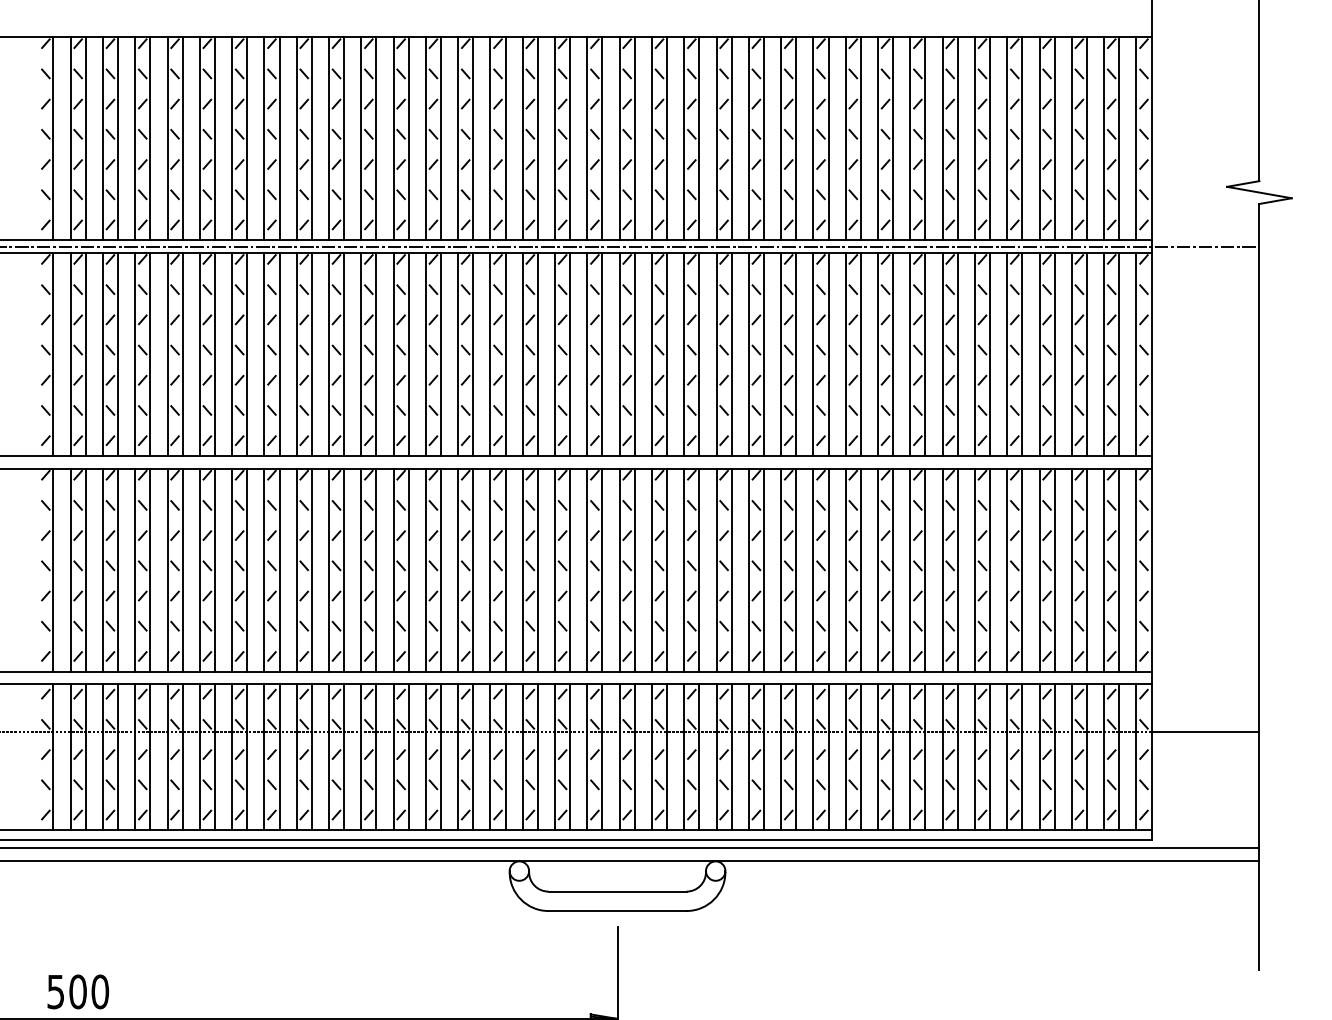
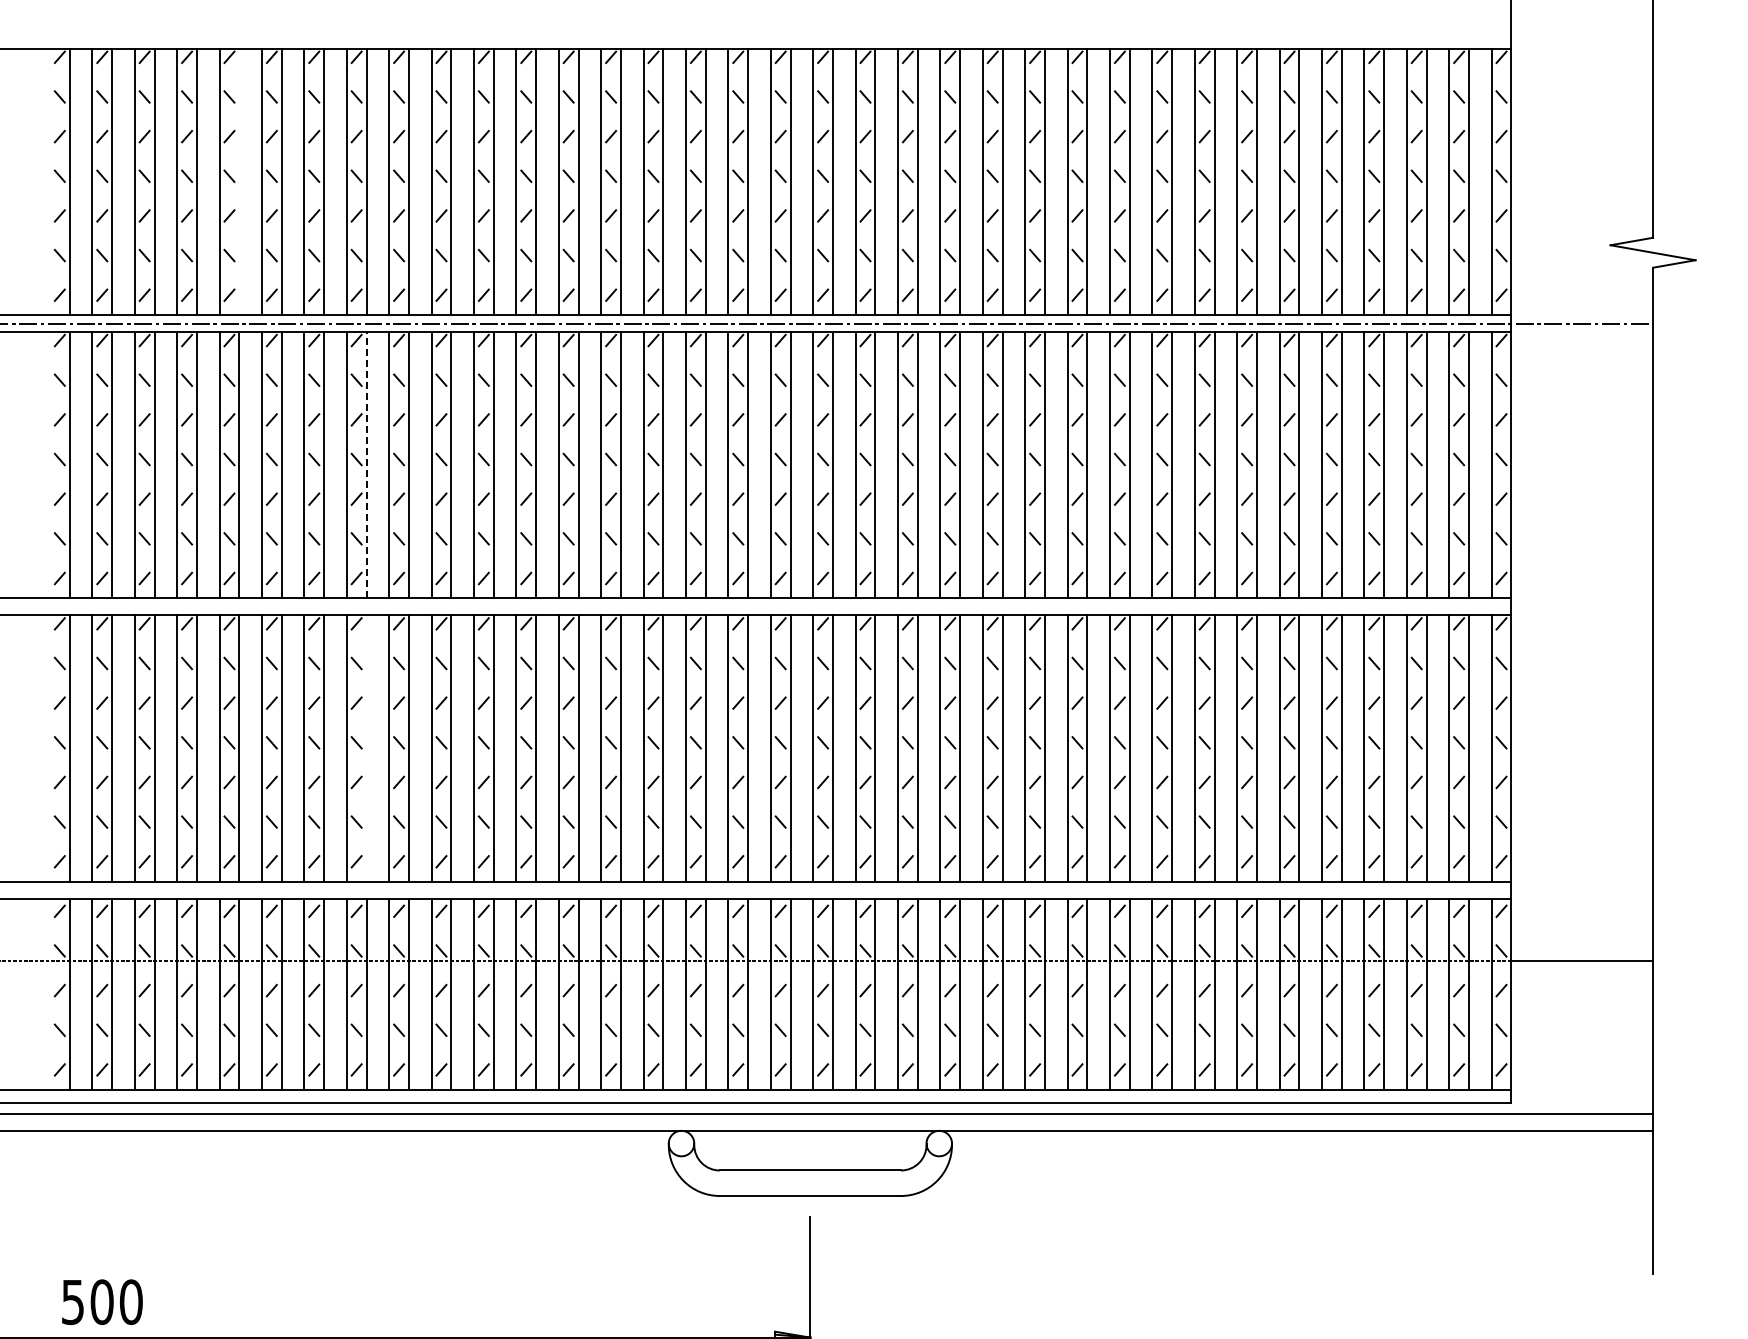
line: (182, 138) -> (239, 181), removed
line: (279, 353) -> (366, 464), solid -> dashed
line: (279, 570) -> (366, 748), removed

